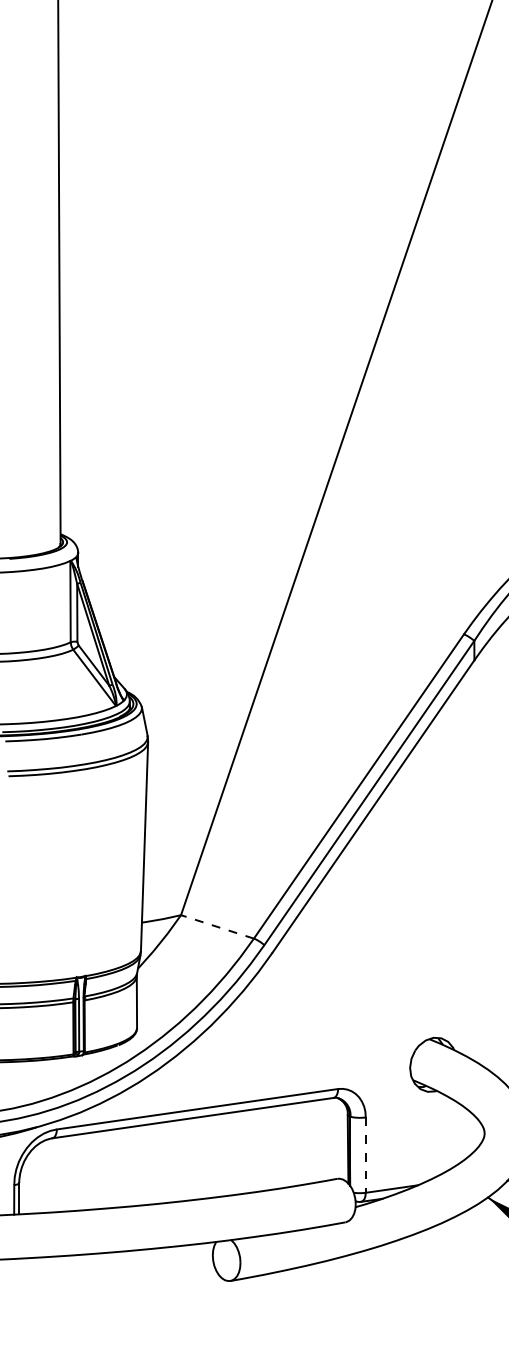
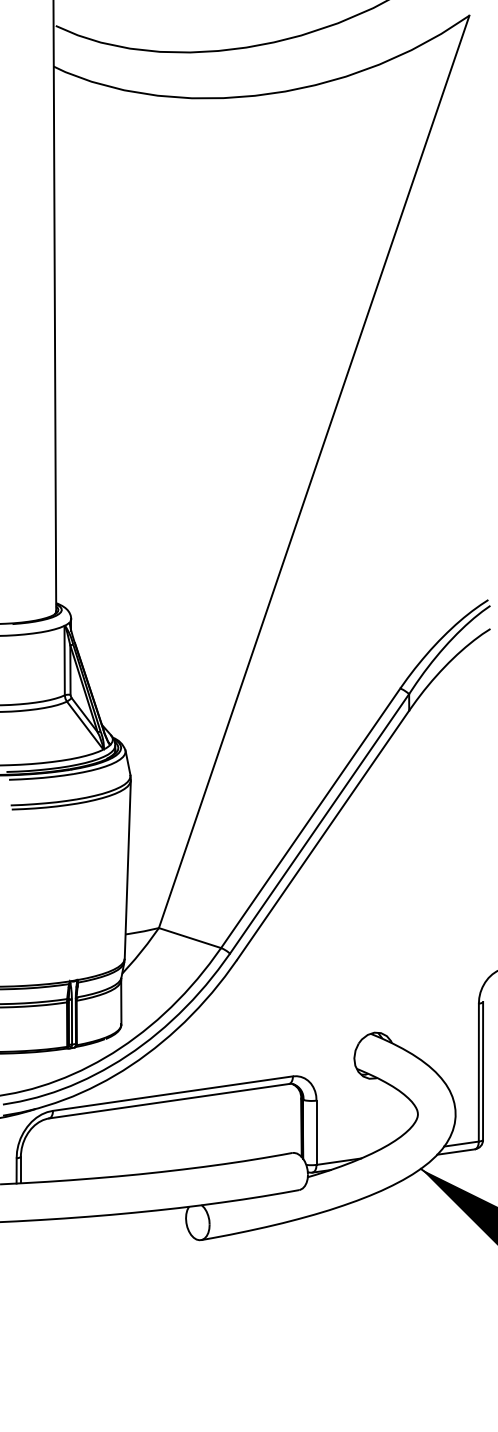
line: (218, 927) -> (190, 938), dashed -> solid
line: (365, 1155) -> (316, 1133), dashed -> solid

